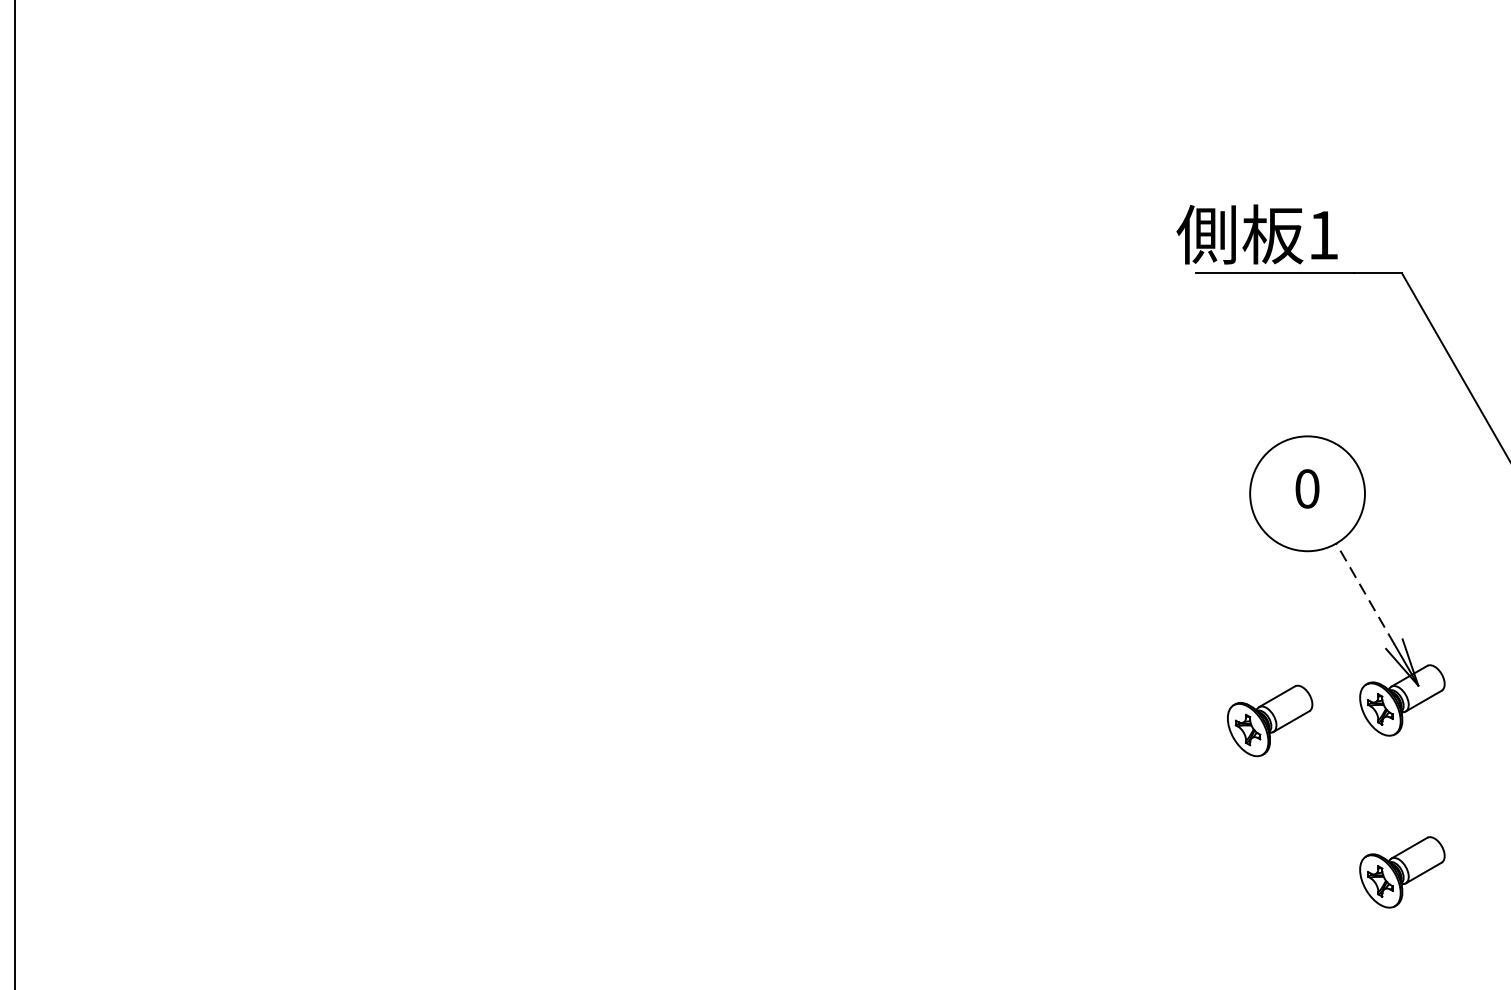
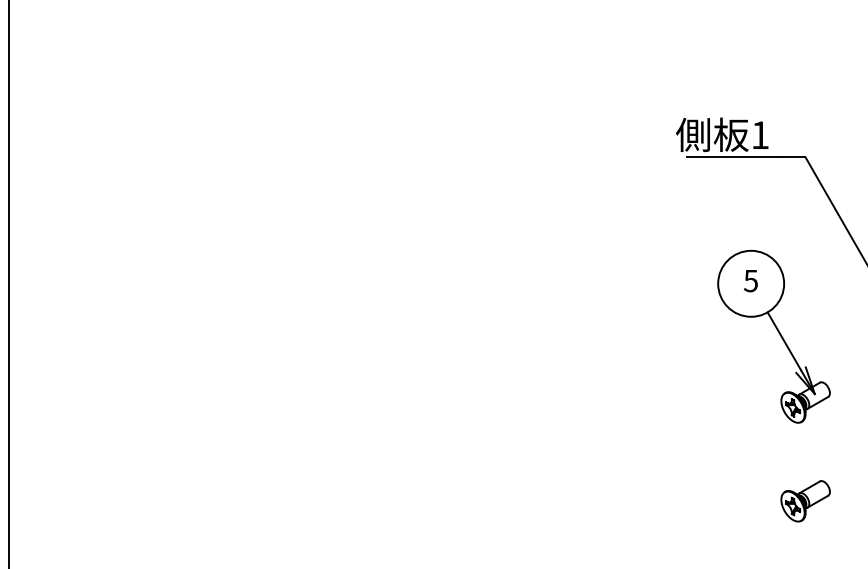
text: (1306, 488) -> (750, 280), 0 -> 5
line: (1365, 592) -> (784, 340), dashed -> solid
part: (1269, 721) -> (729, 414), removed

